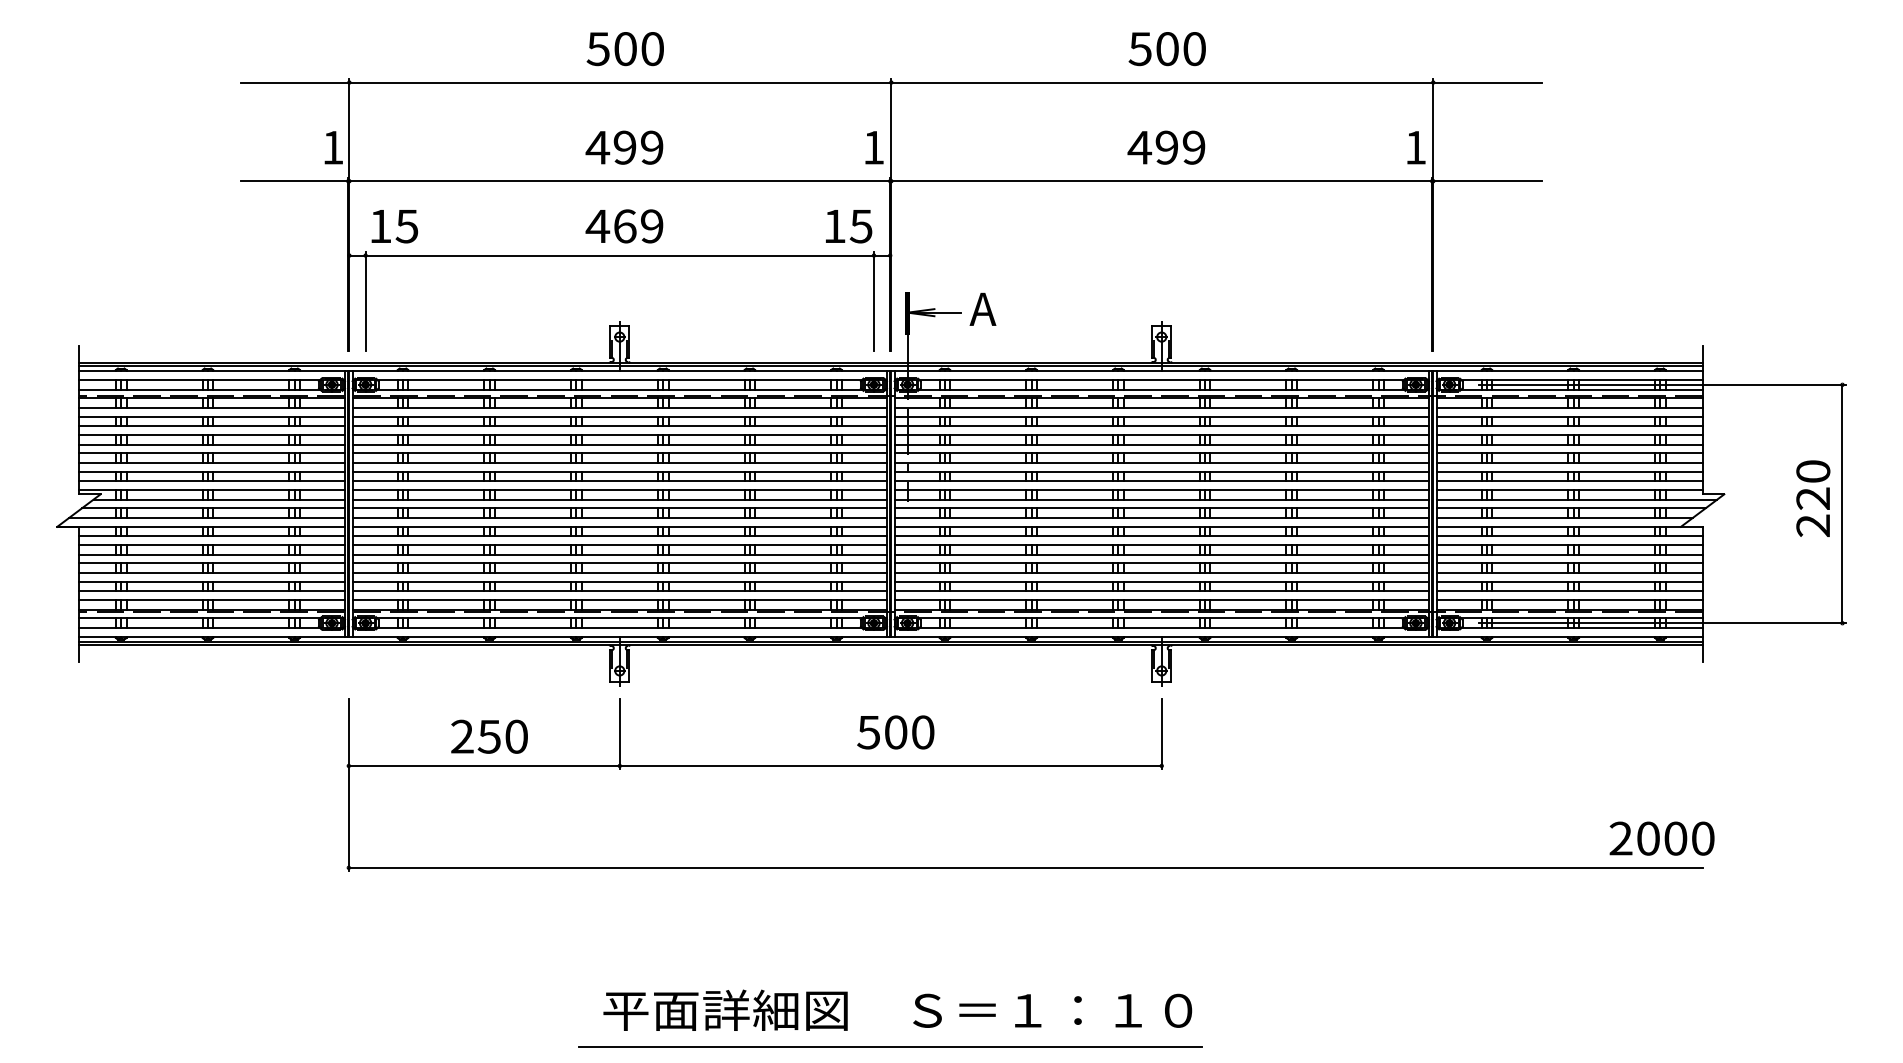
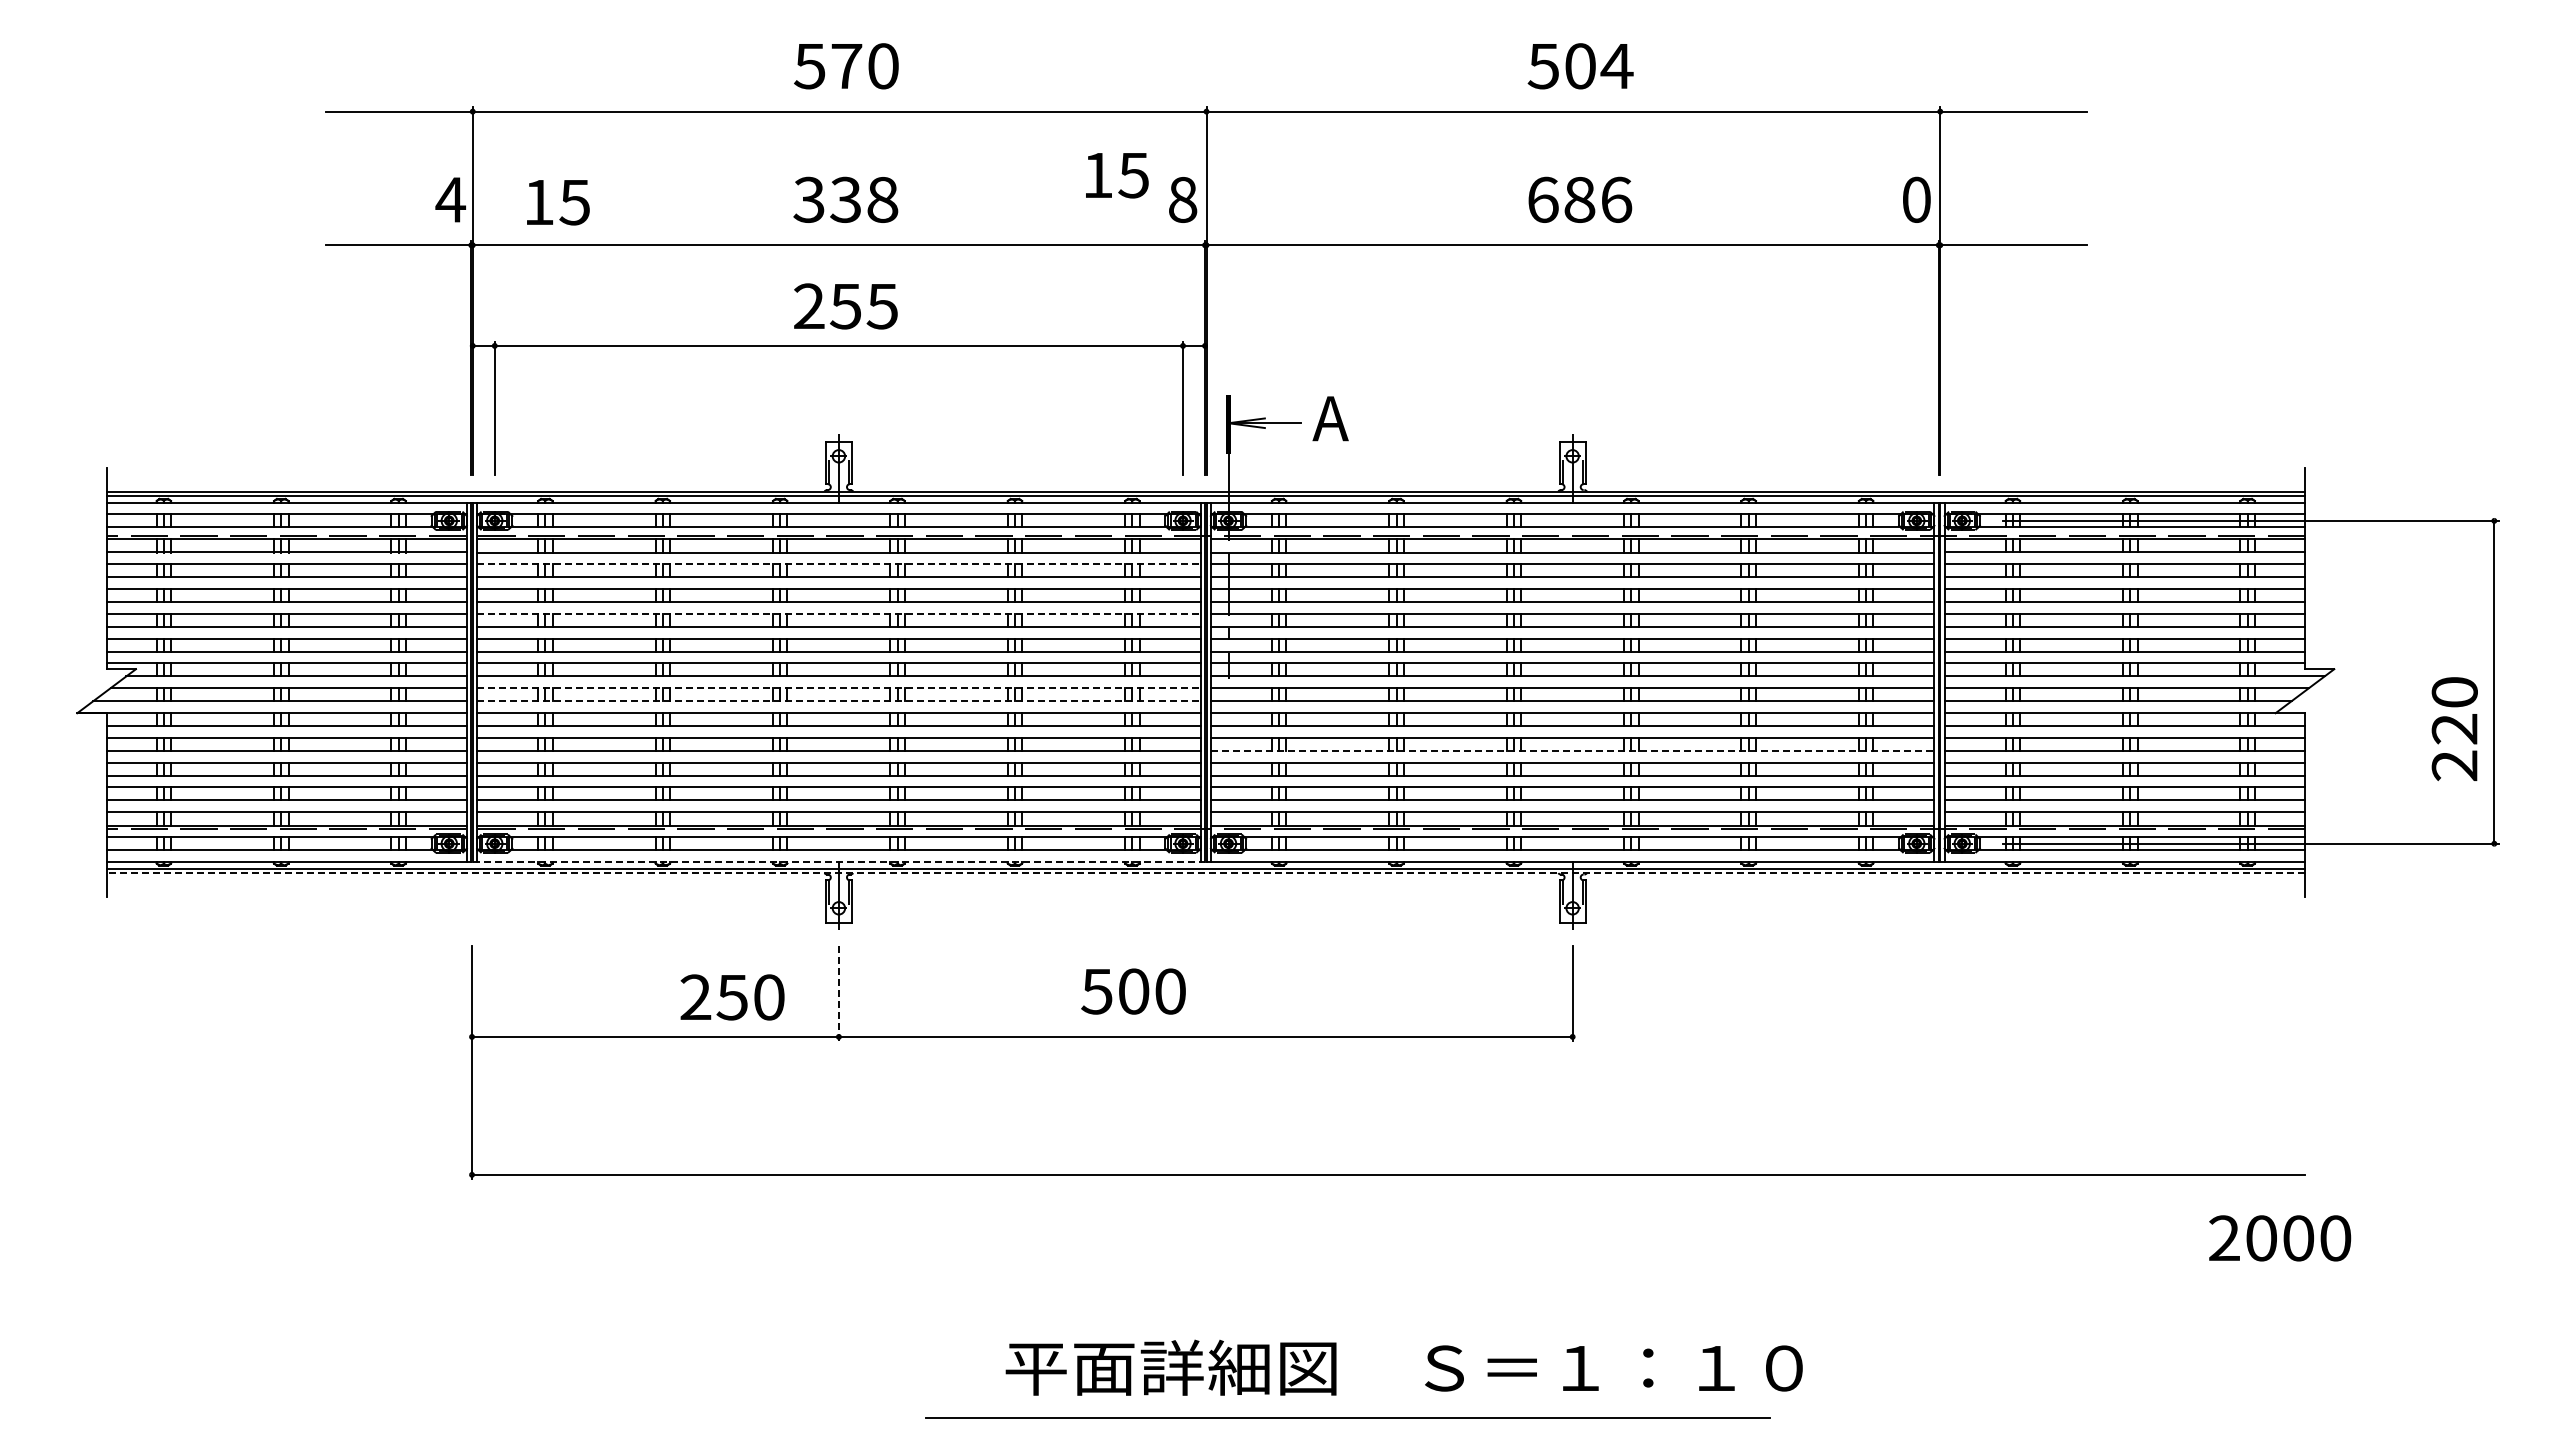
text: (625, 49) -> (846, 66), 500 -> 570
text: (1194, 49) -> (1616, 66), 500 -> 504
text: (332, 147) -> (450, 199), 1 -> 4
text: (624, 147) -> (845, 199), 499 -> 338
text: (874, 147) -> (1183, 199), 1 -> 8
text: (1166, 147) -> (1579, 199), 499 -> 686
text: (1415, 147) -> (1916, 199), 1 -> 0
text: (394, 226) -> (558, 202), moved
text: (623, 226) -> (844, 306), 469 -> 255
text: (849, 226) -> (1117, 175), moved
line: (619, 417) -> (838, 564), solid -> dashed
line: (619, 453) -> (838, 613), solid -> dashed
text: (1813, 498) -> (2454, 728), moved
line: (619, 508) -> (838, 688), solid -> dashed
line: (619, 518) -> (838, 701), solid -> dashed
line: (1161, 554) -> (1572, 750), solid -> dashed
line: (620, 637) -> (839, 862), solid -> dashed
line: (890, 645) -> (1205, 873), solid -> dashed
text: (895, 732) -> (1133, 991), moved
line: (619, 733) -> (838, 993), solid -> dashed
text: (489, 736) -> (732, 997), moved
text: (1662, 838) -> (2280, 1238), moved
text: (897, 1010) -> (1403, 1367), moved
line: (890, 1047) -> (1347, 1417), moved

